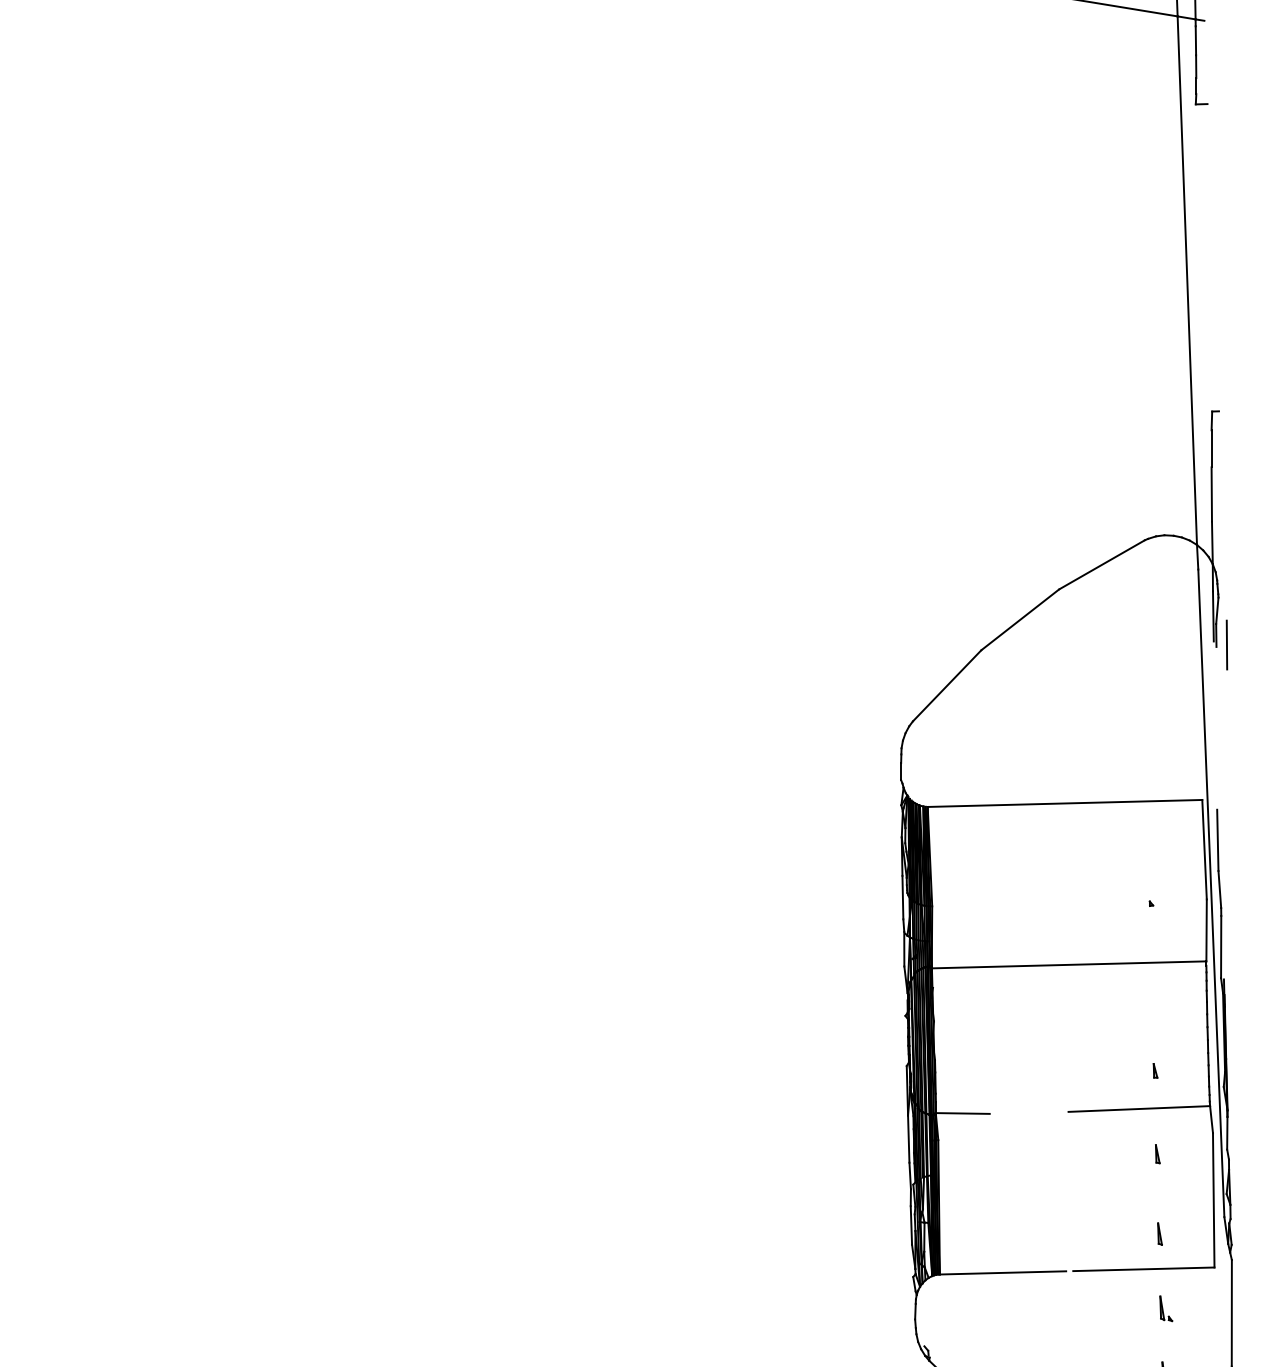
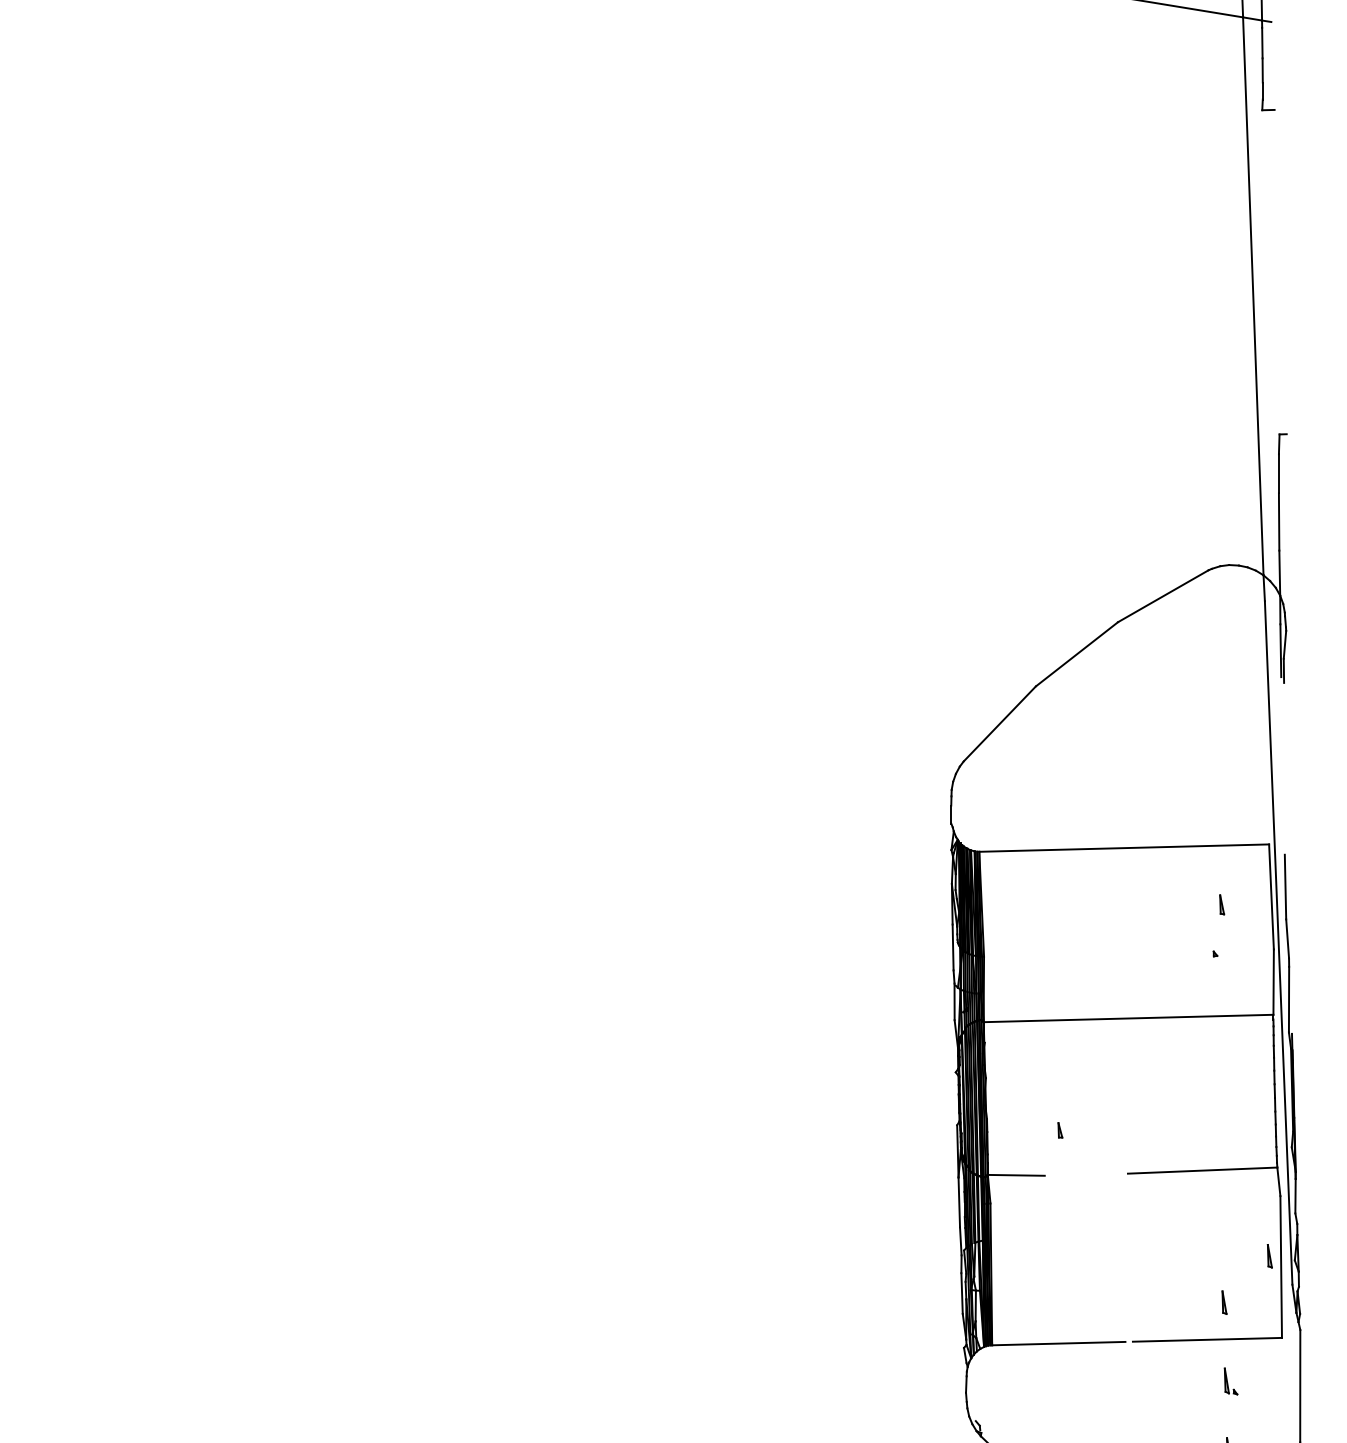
line: (1226, 644) -> (1294, 680), removed
part: (1155, 1070) -> (1060, 1129), moved
part: (1157, 1154) -> (1221, 905), moved
part: (1202, 1189) -> (1269, 1255), added

